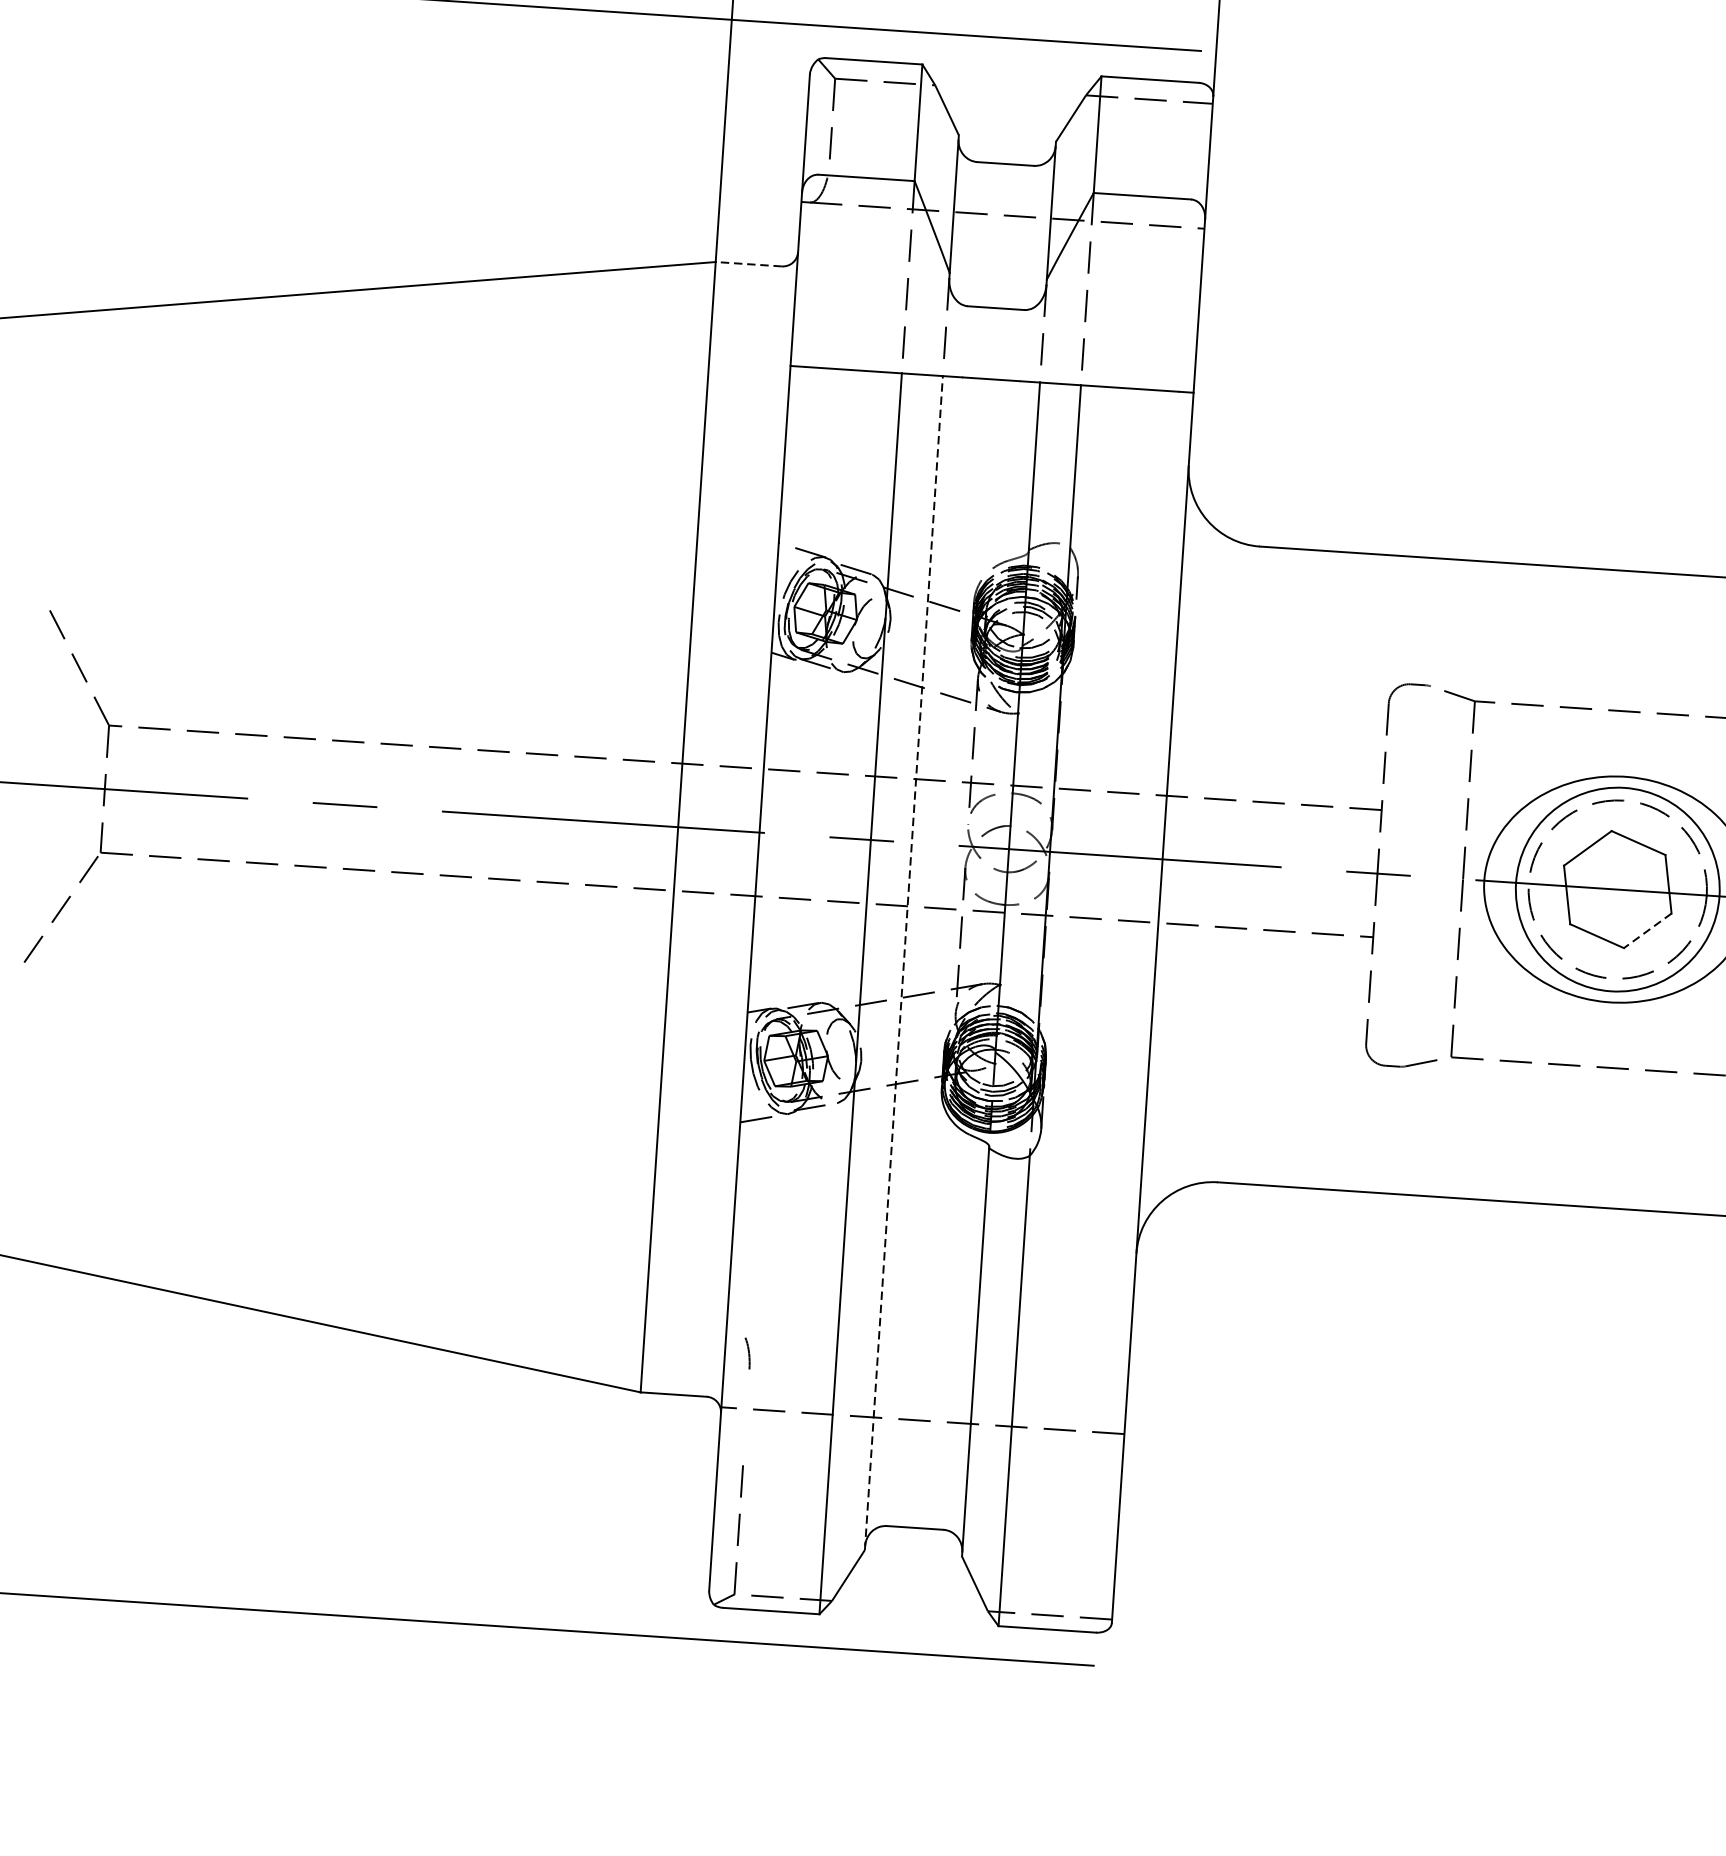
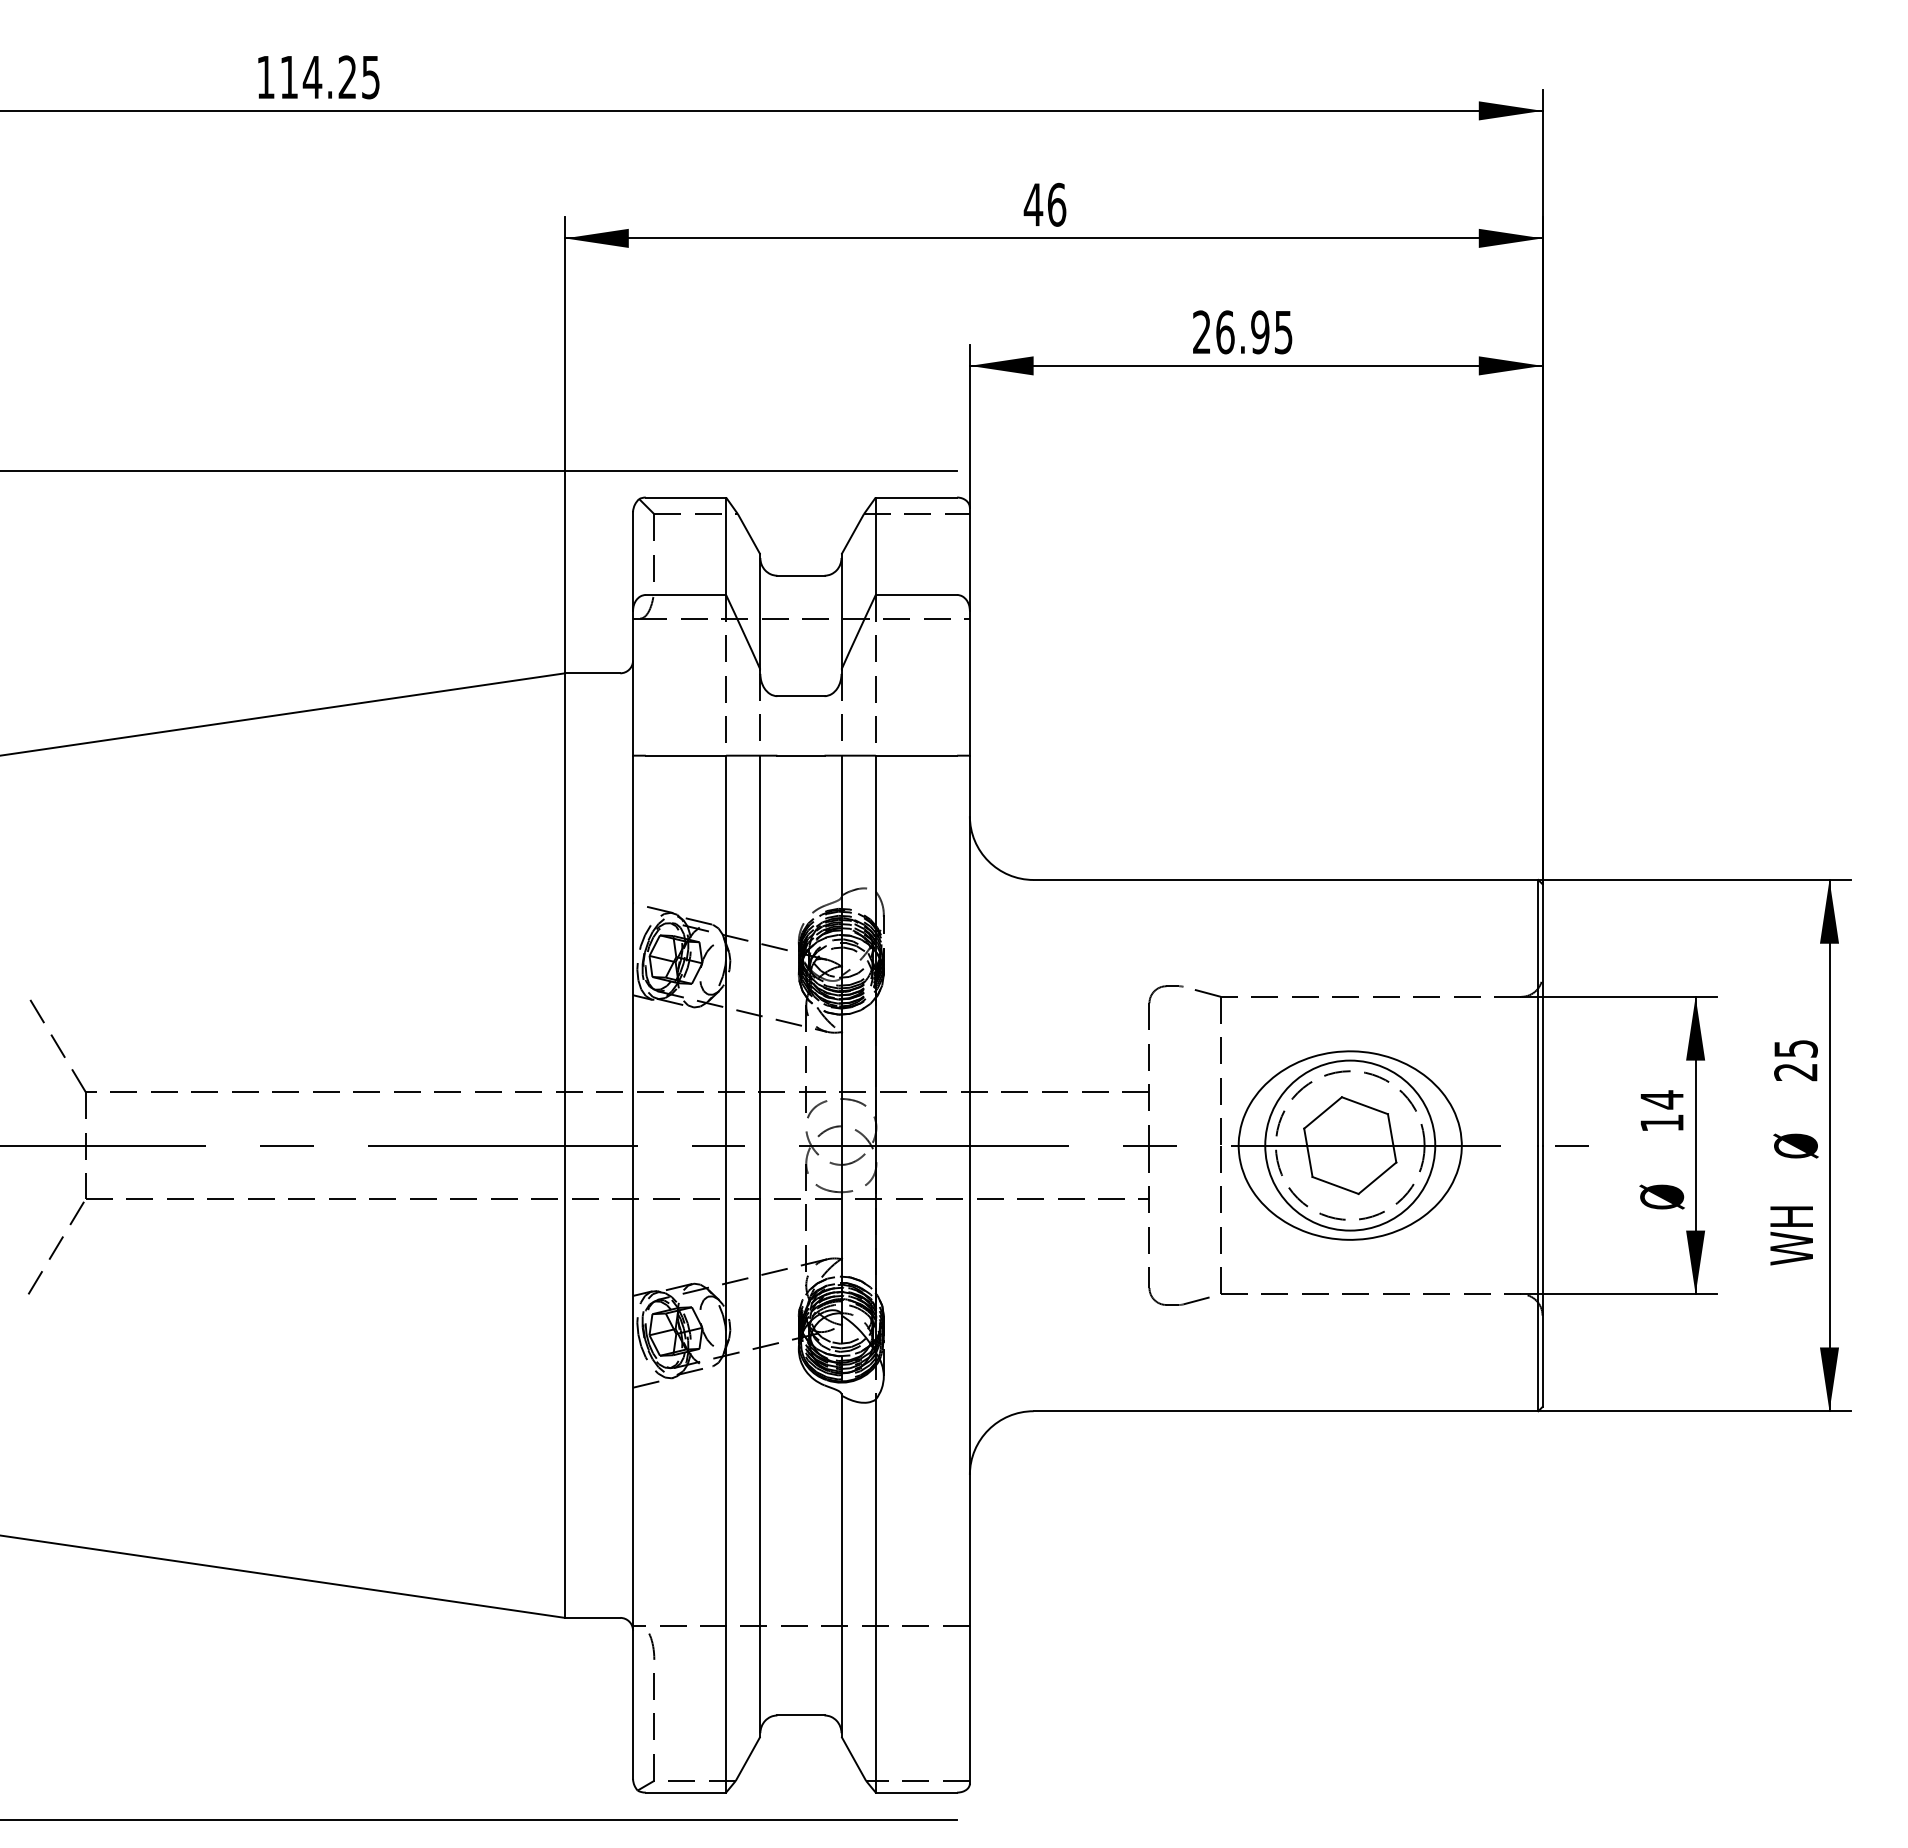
line: (748, 264) -> (592, 673), dashed -> solid
line: (1647, 931) -> (1377, 1178), dashed -> solid
line: (904, 963) -> (760, 1246), dashed -> solid
curve: (748, 1353) -> (652, 1646), moved

